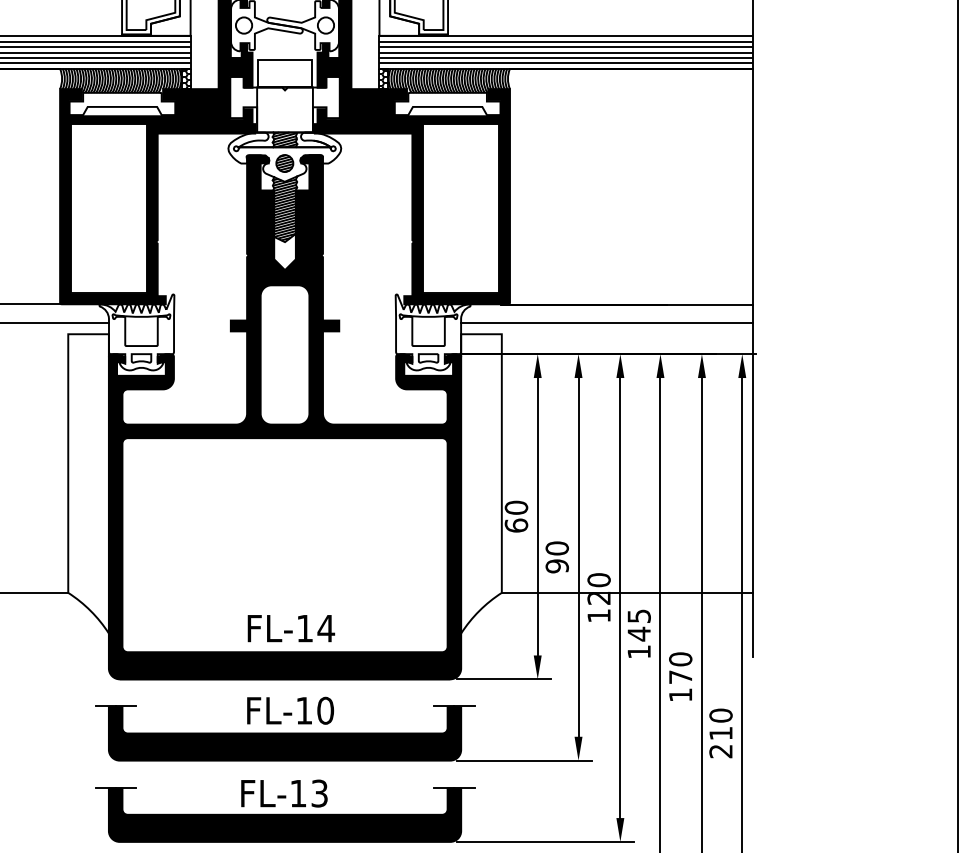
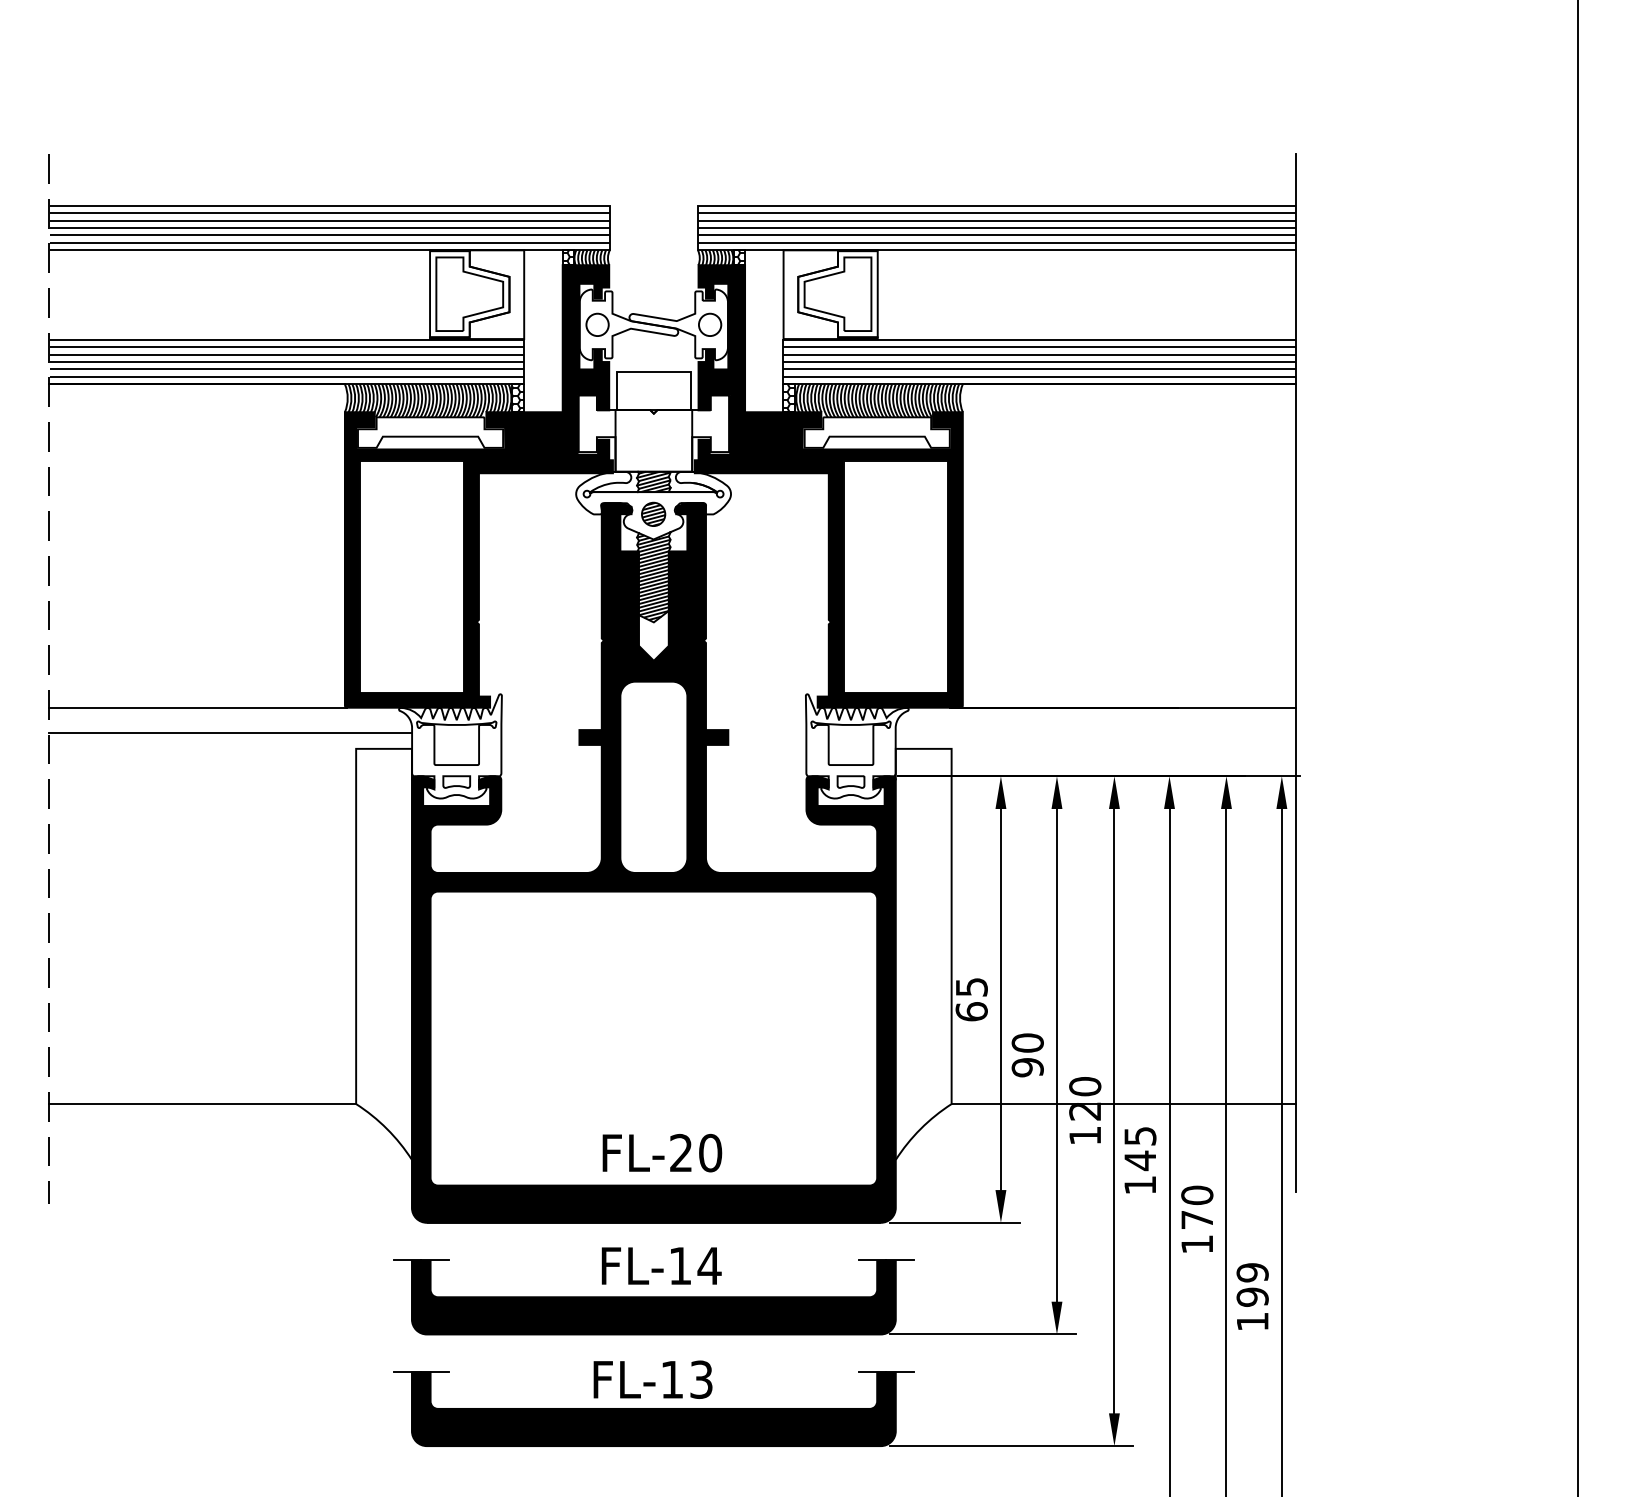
line: (606, 322) -> (1095, 732), removed
text: (516, 507) -> (971, 986), 60 -> 65
text: (316, 628) -> (696, 1152), FL-14 -> FL-20
text: (325, 710) -> (709, 1265), FL-10 -> FL-14
text: (720, 733) -> (1252, 1297), 210 -> 199

